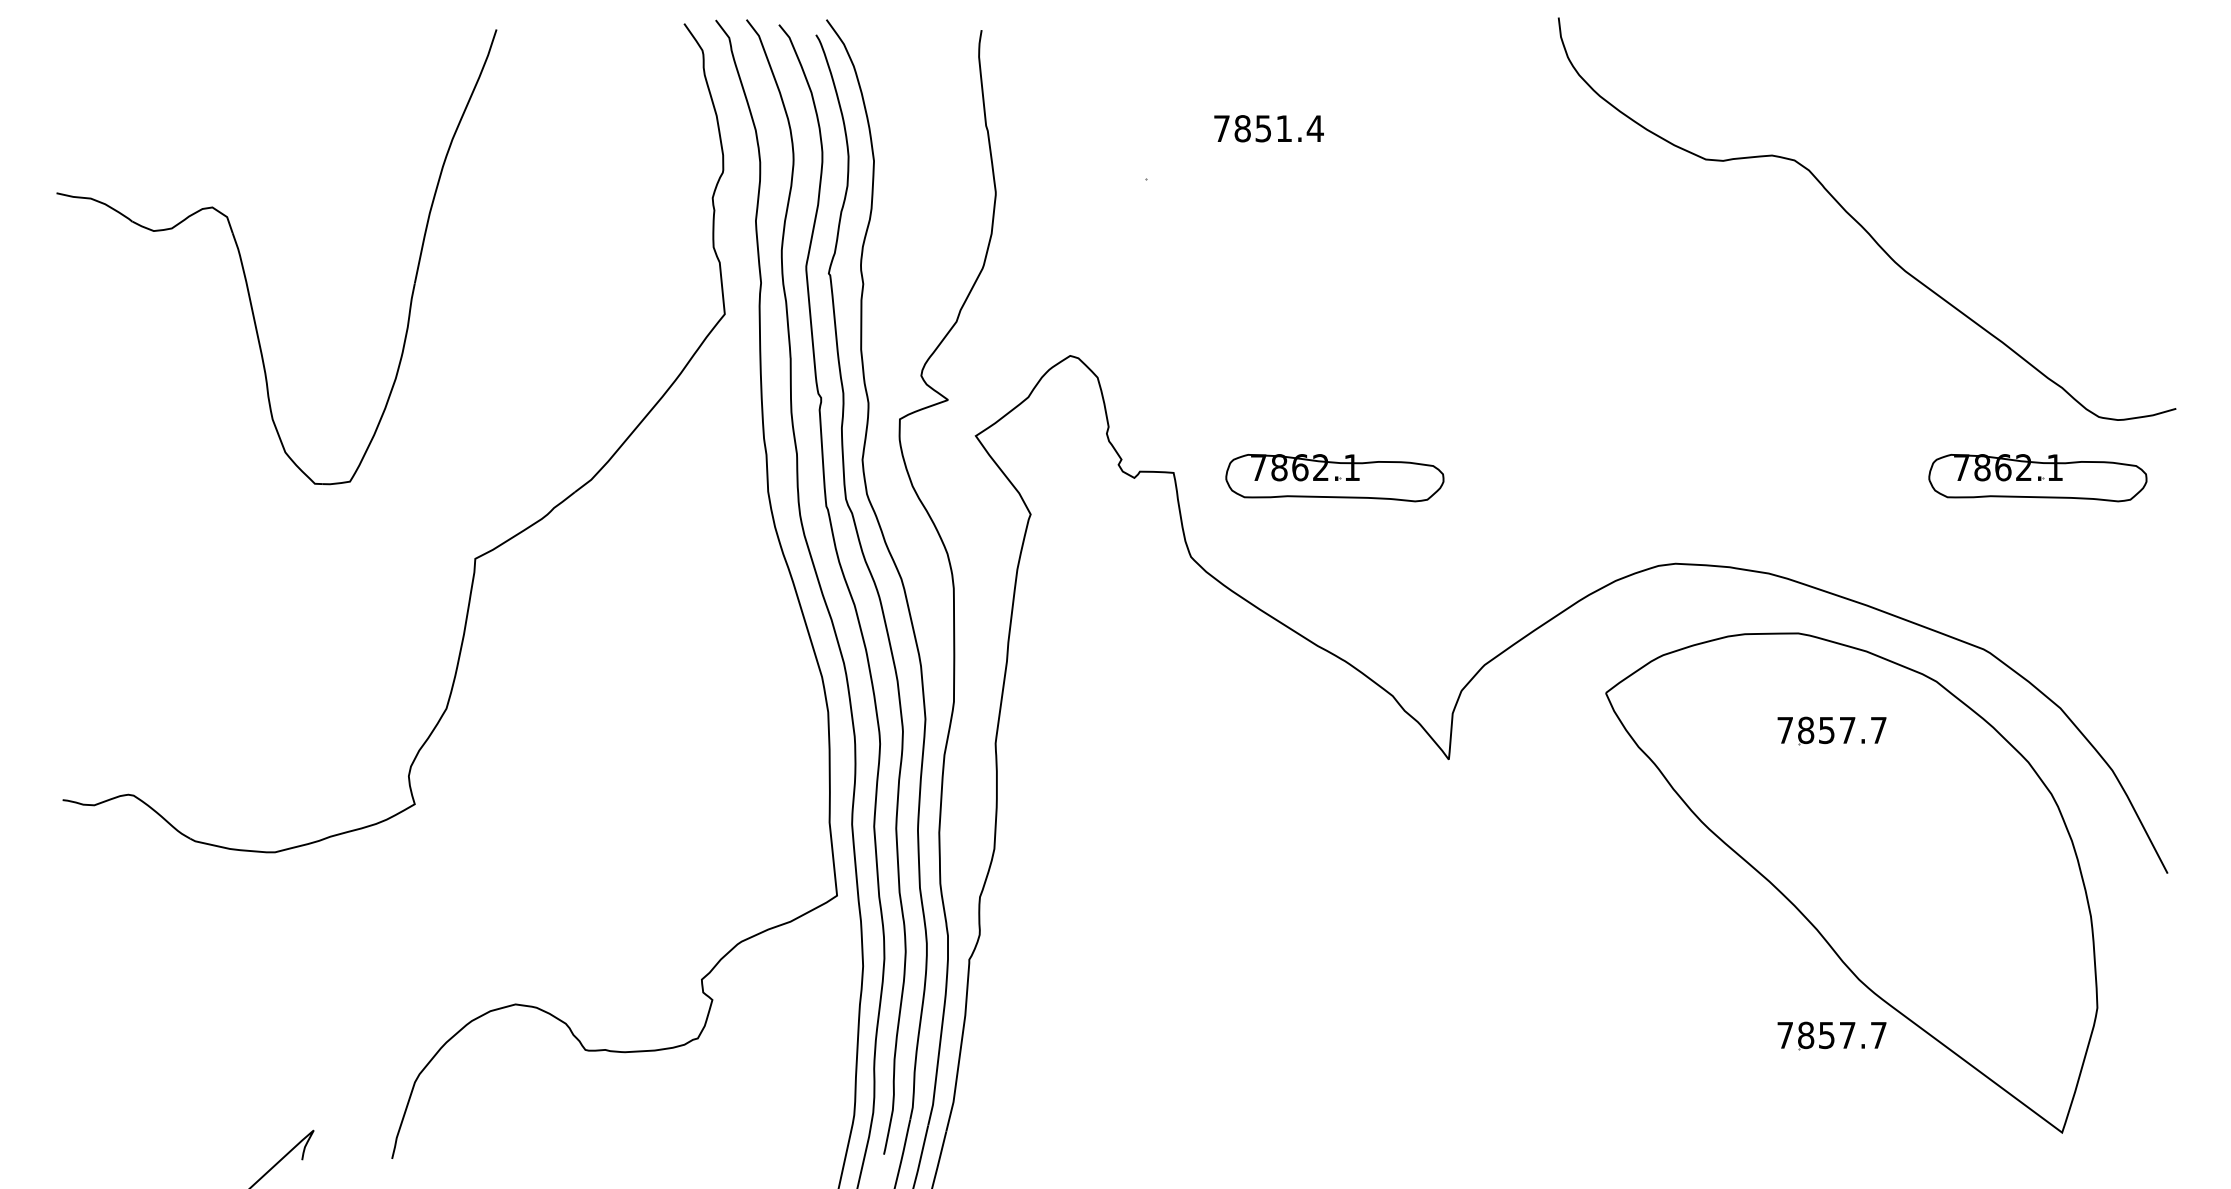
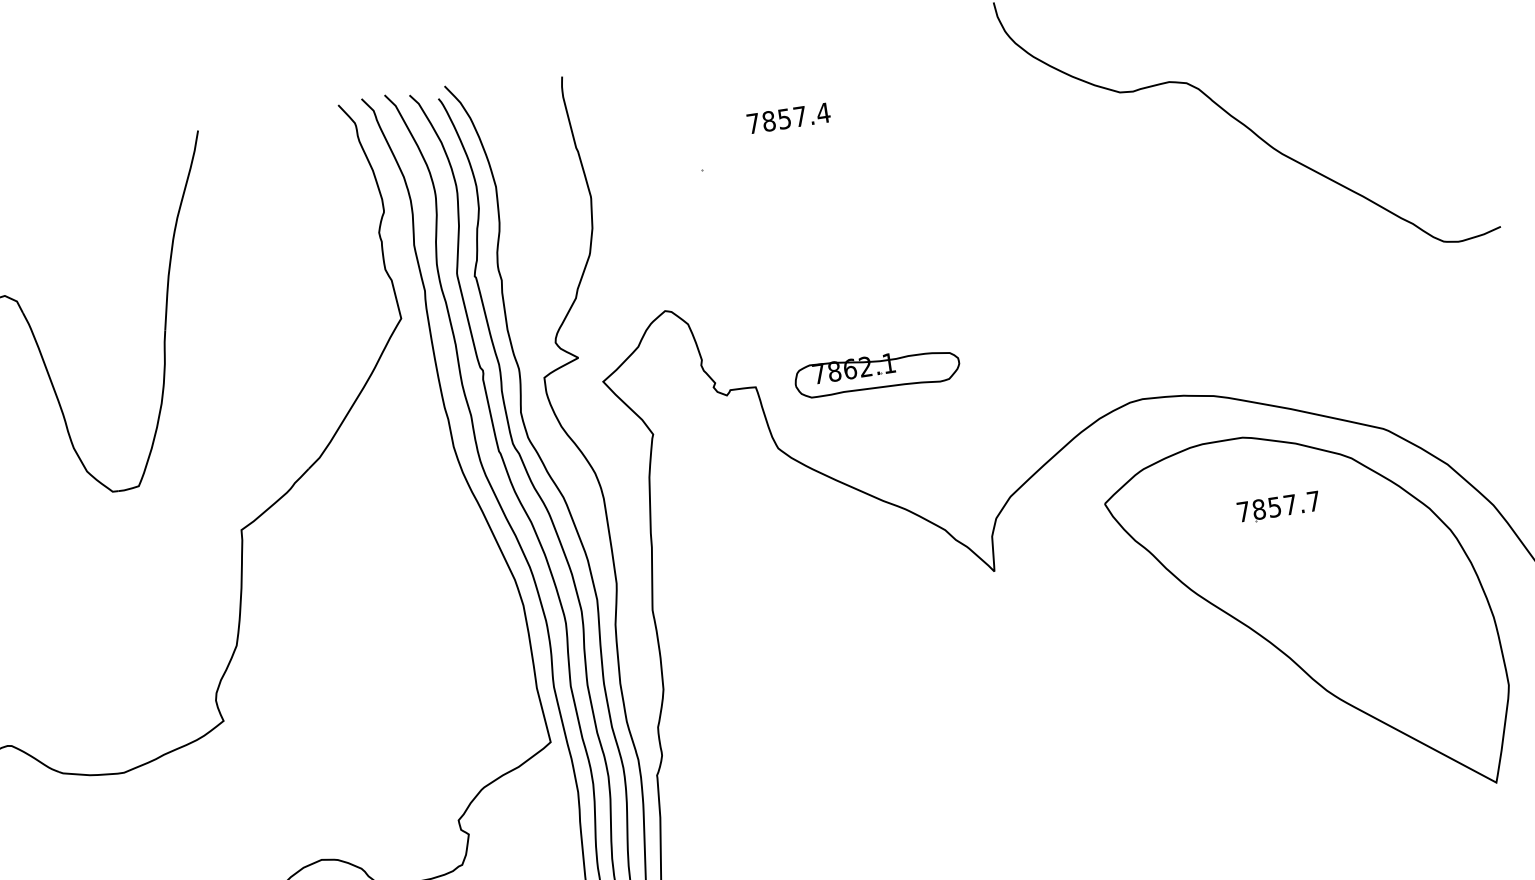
text: (1283, 128) -> (799, 116), 7851.4 -> 7857.4
part: (2037, 478) -> (1404, 294), removed
part: (1831, 1035) -> (1312, 735), removed

